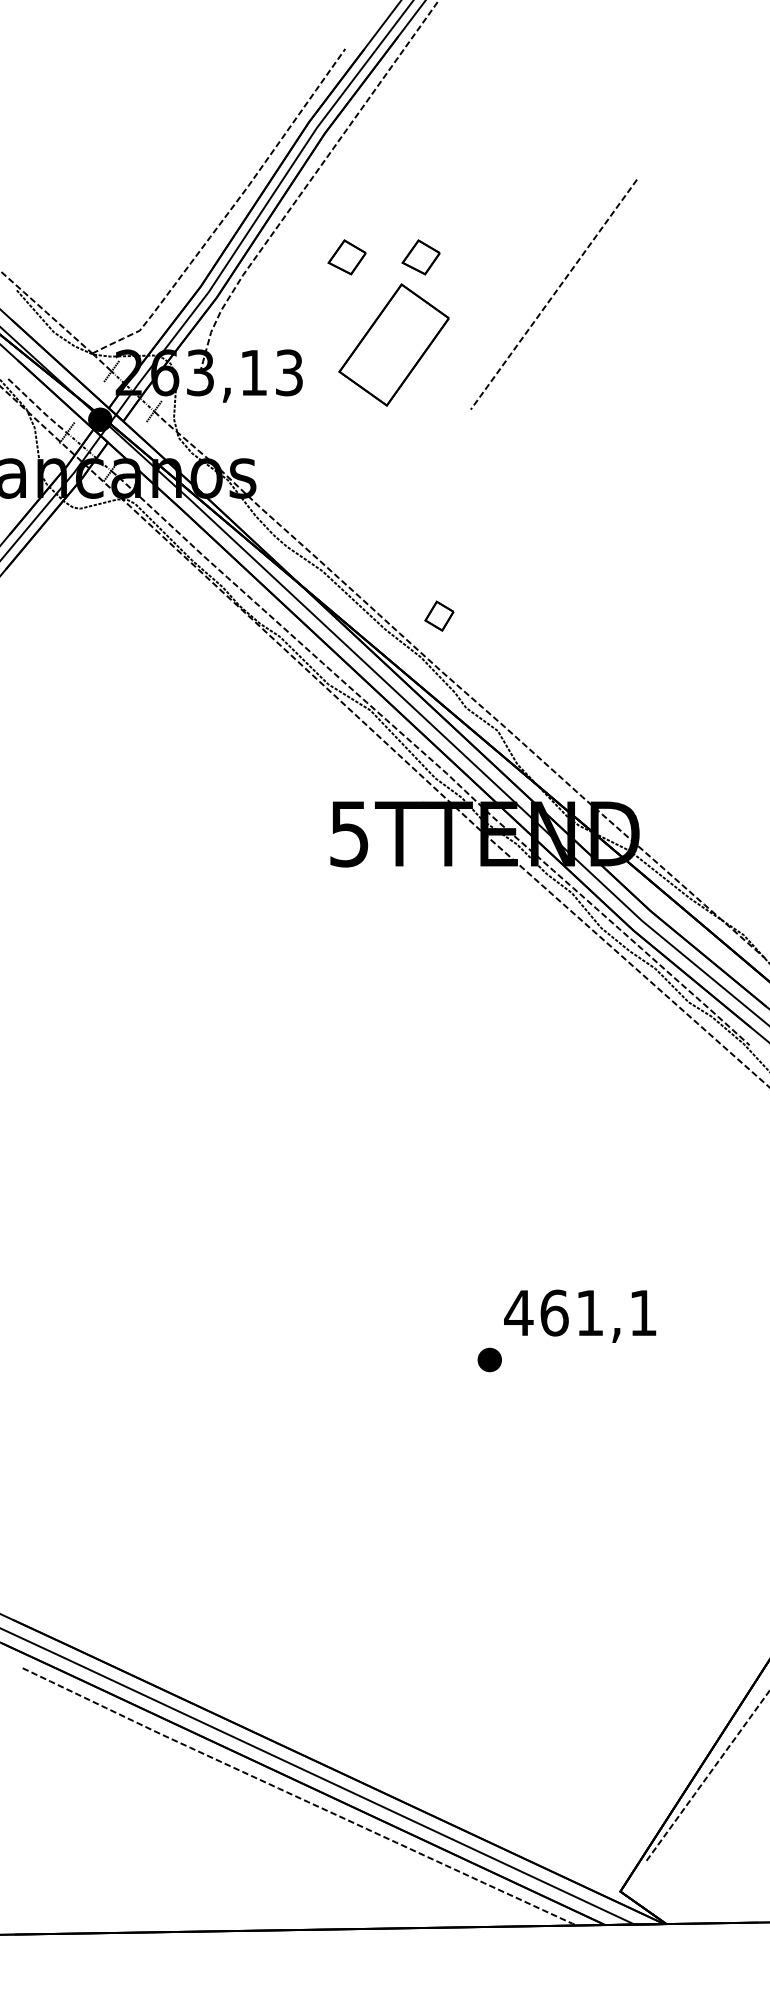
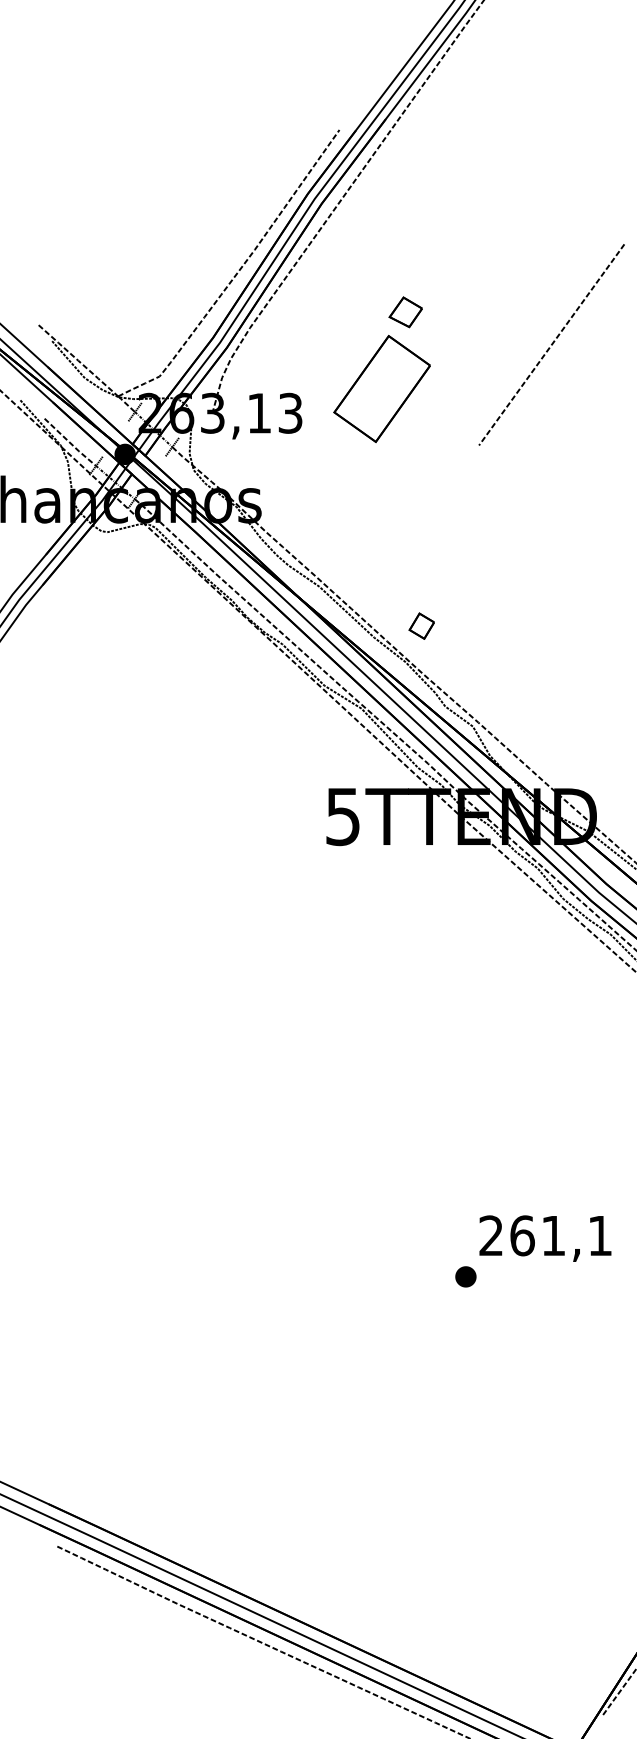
part: (346, 257) -> (340, 312), removed
line: (553, 294) -> (551, 344), moved
text: (518, 1312) -> (491, 1235), 461,1 -> 261,1

